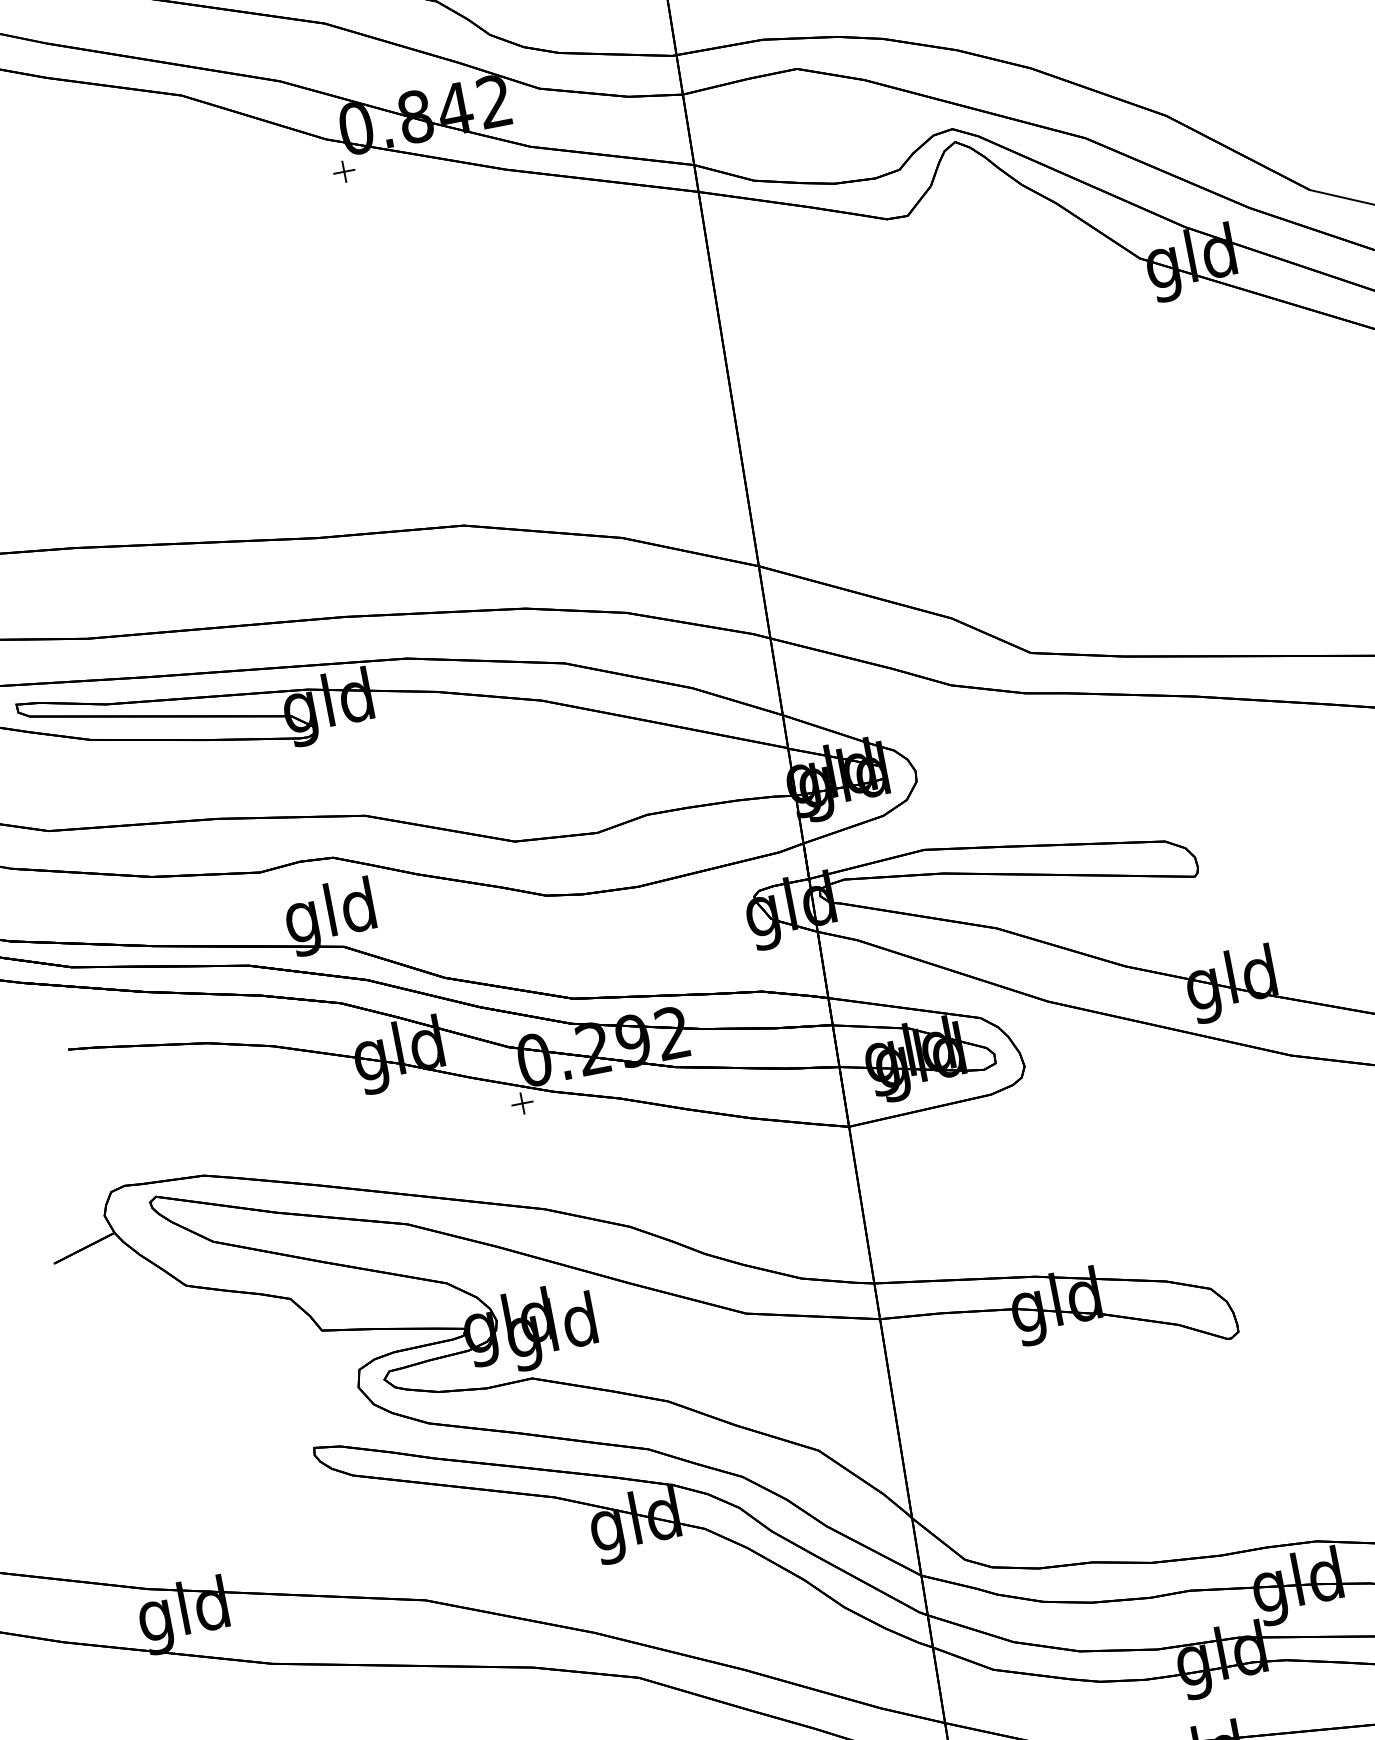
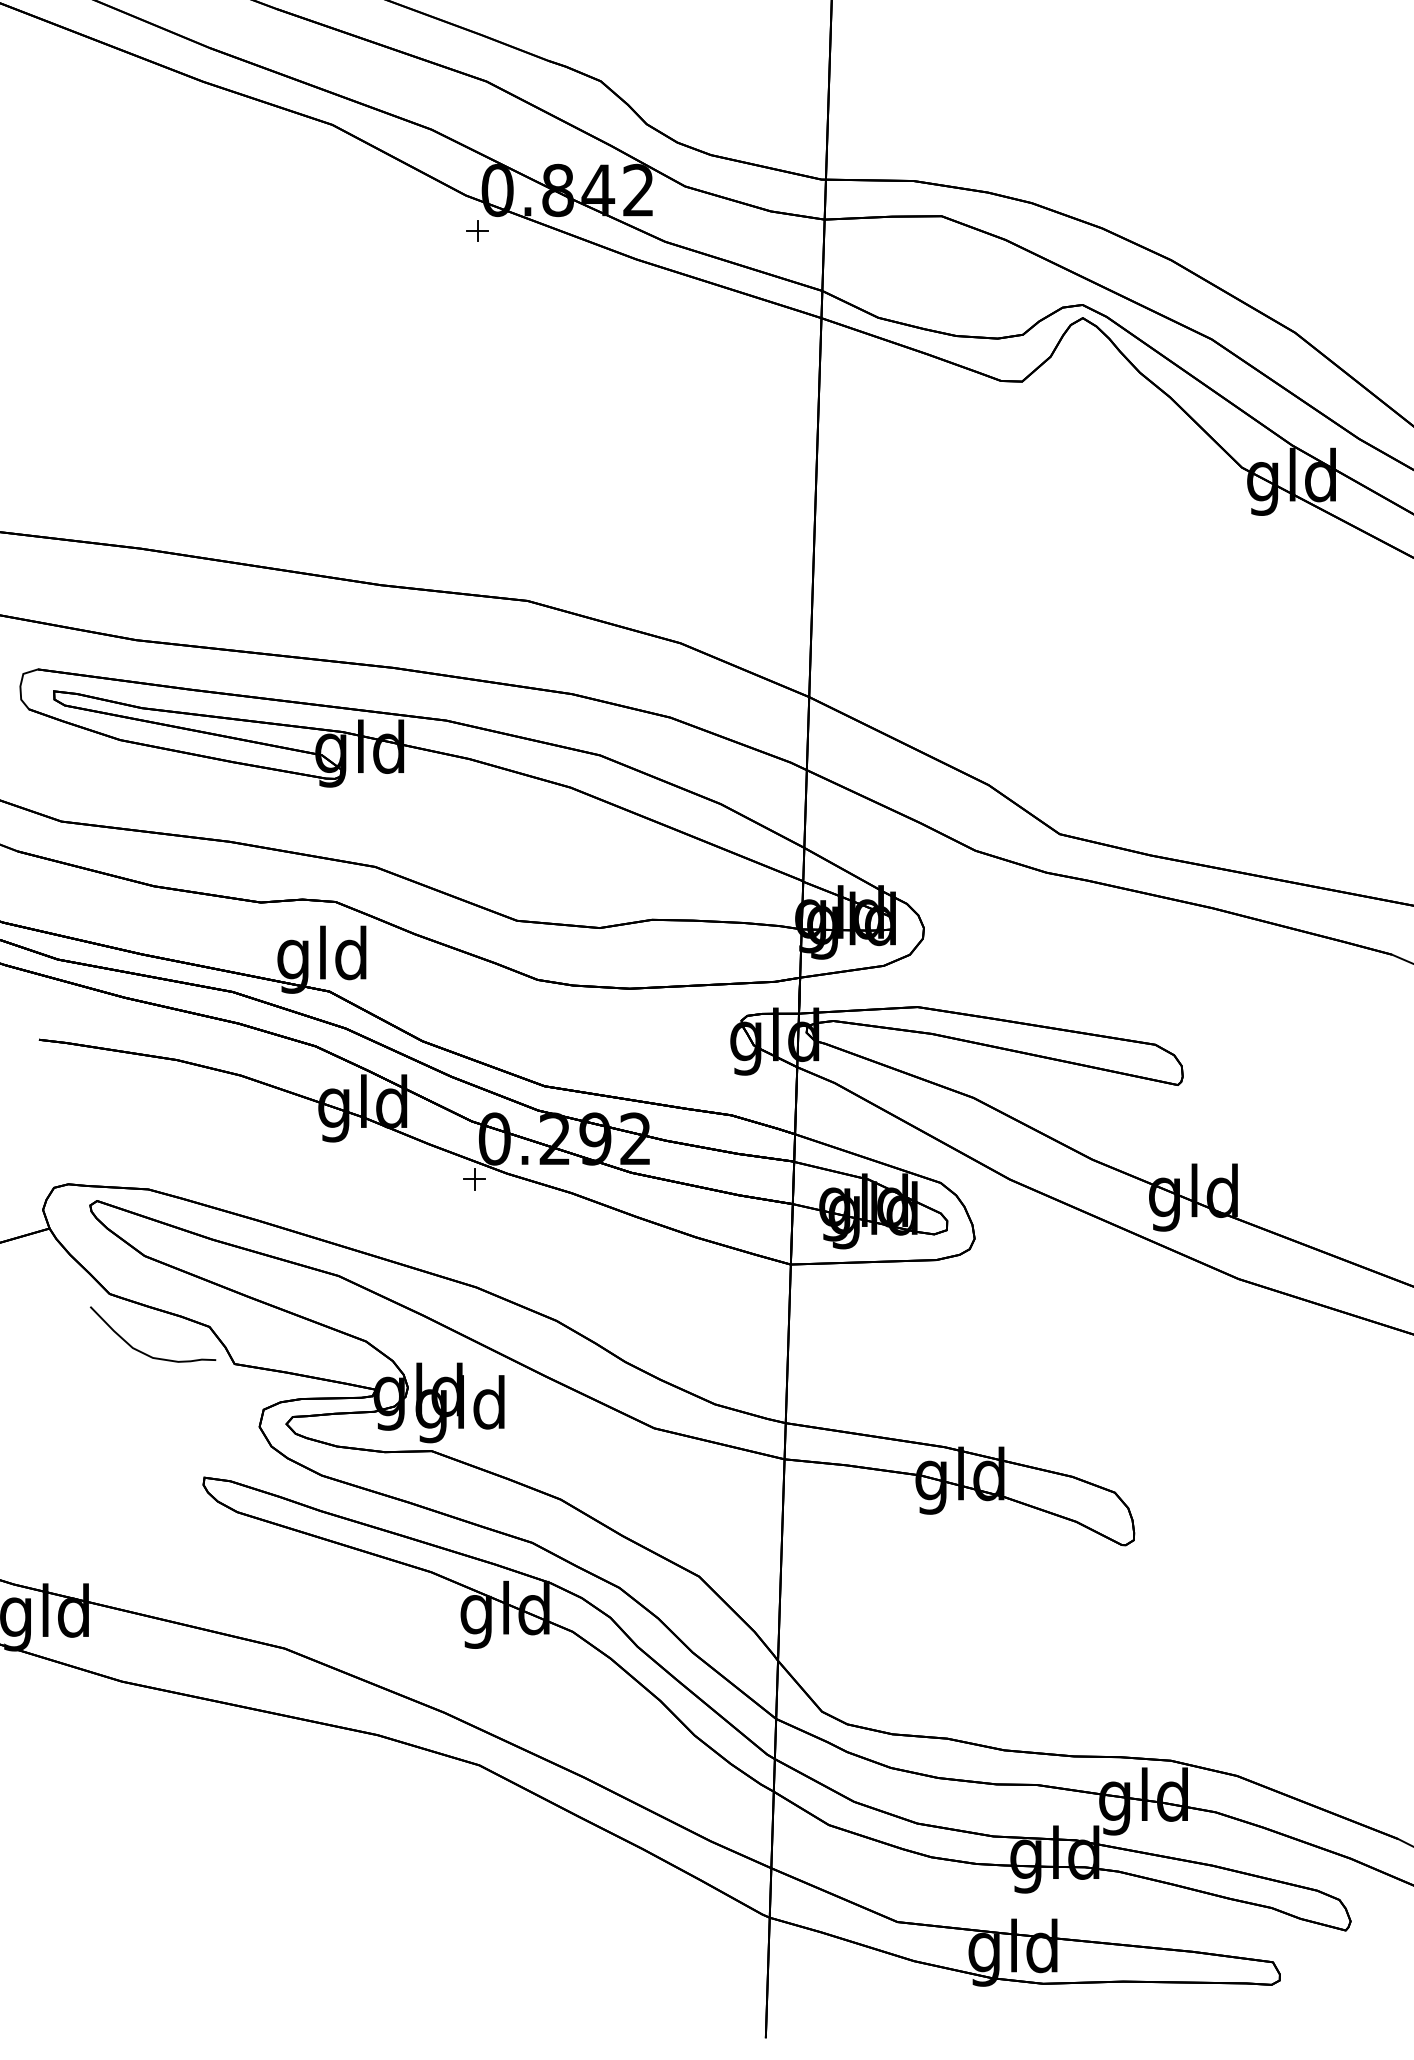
curve: (231, 1336) -> (144, 1352), added

